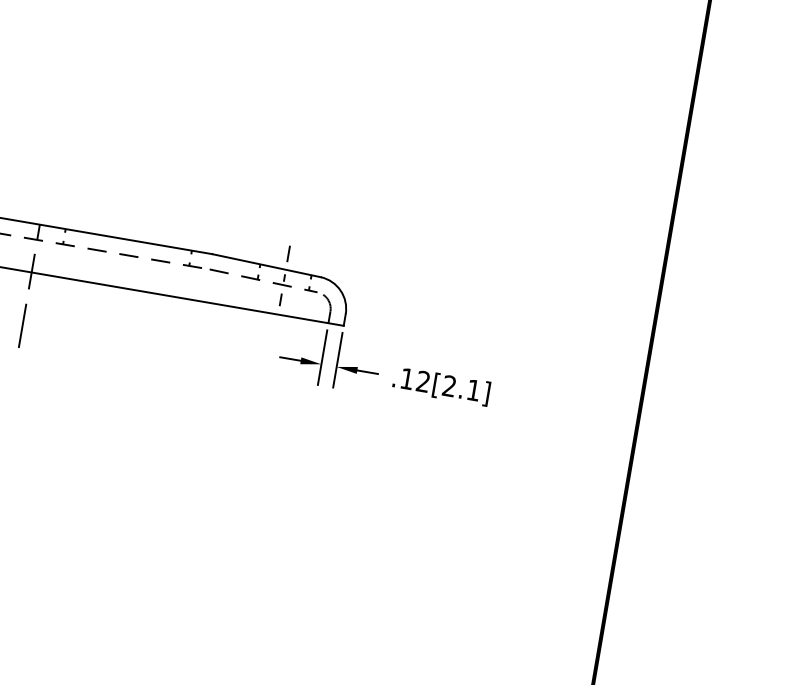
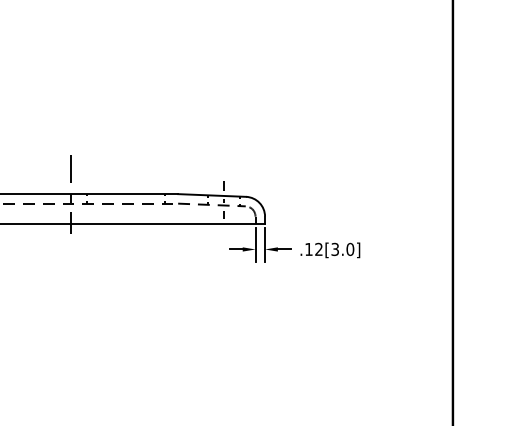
line: (22, 324) -> (70, 168), moved
text: (461, 388) -> (342, 249), .12[2.1] -> .12[3.0]

